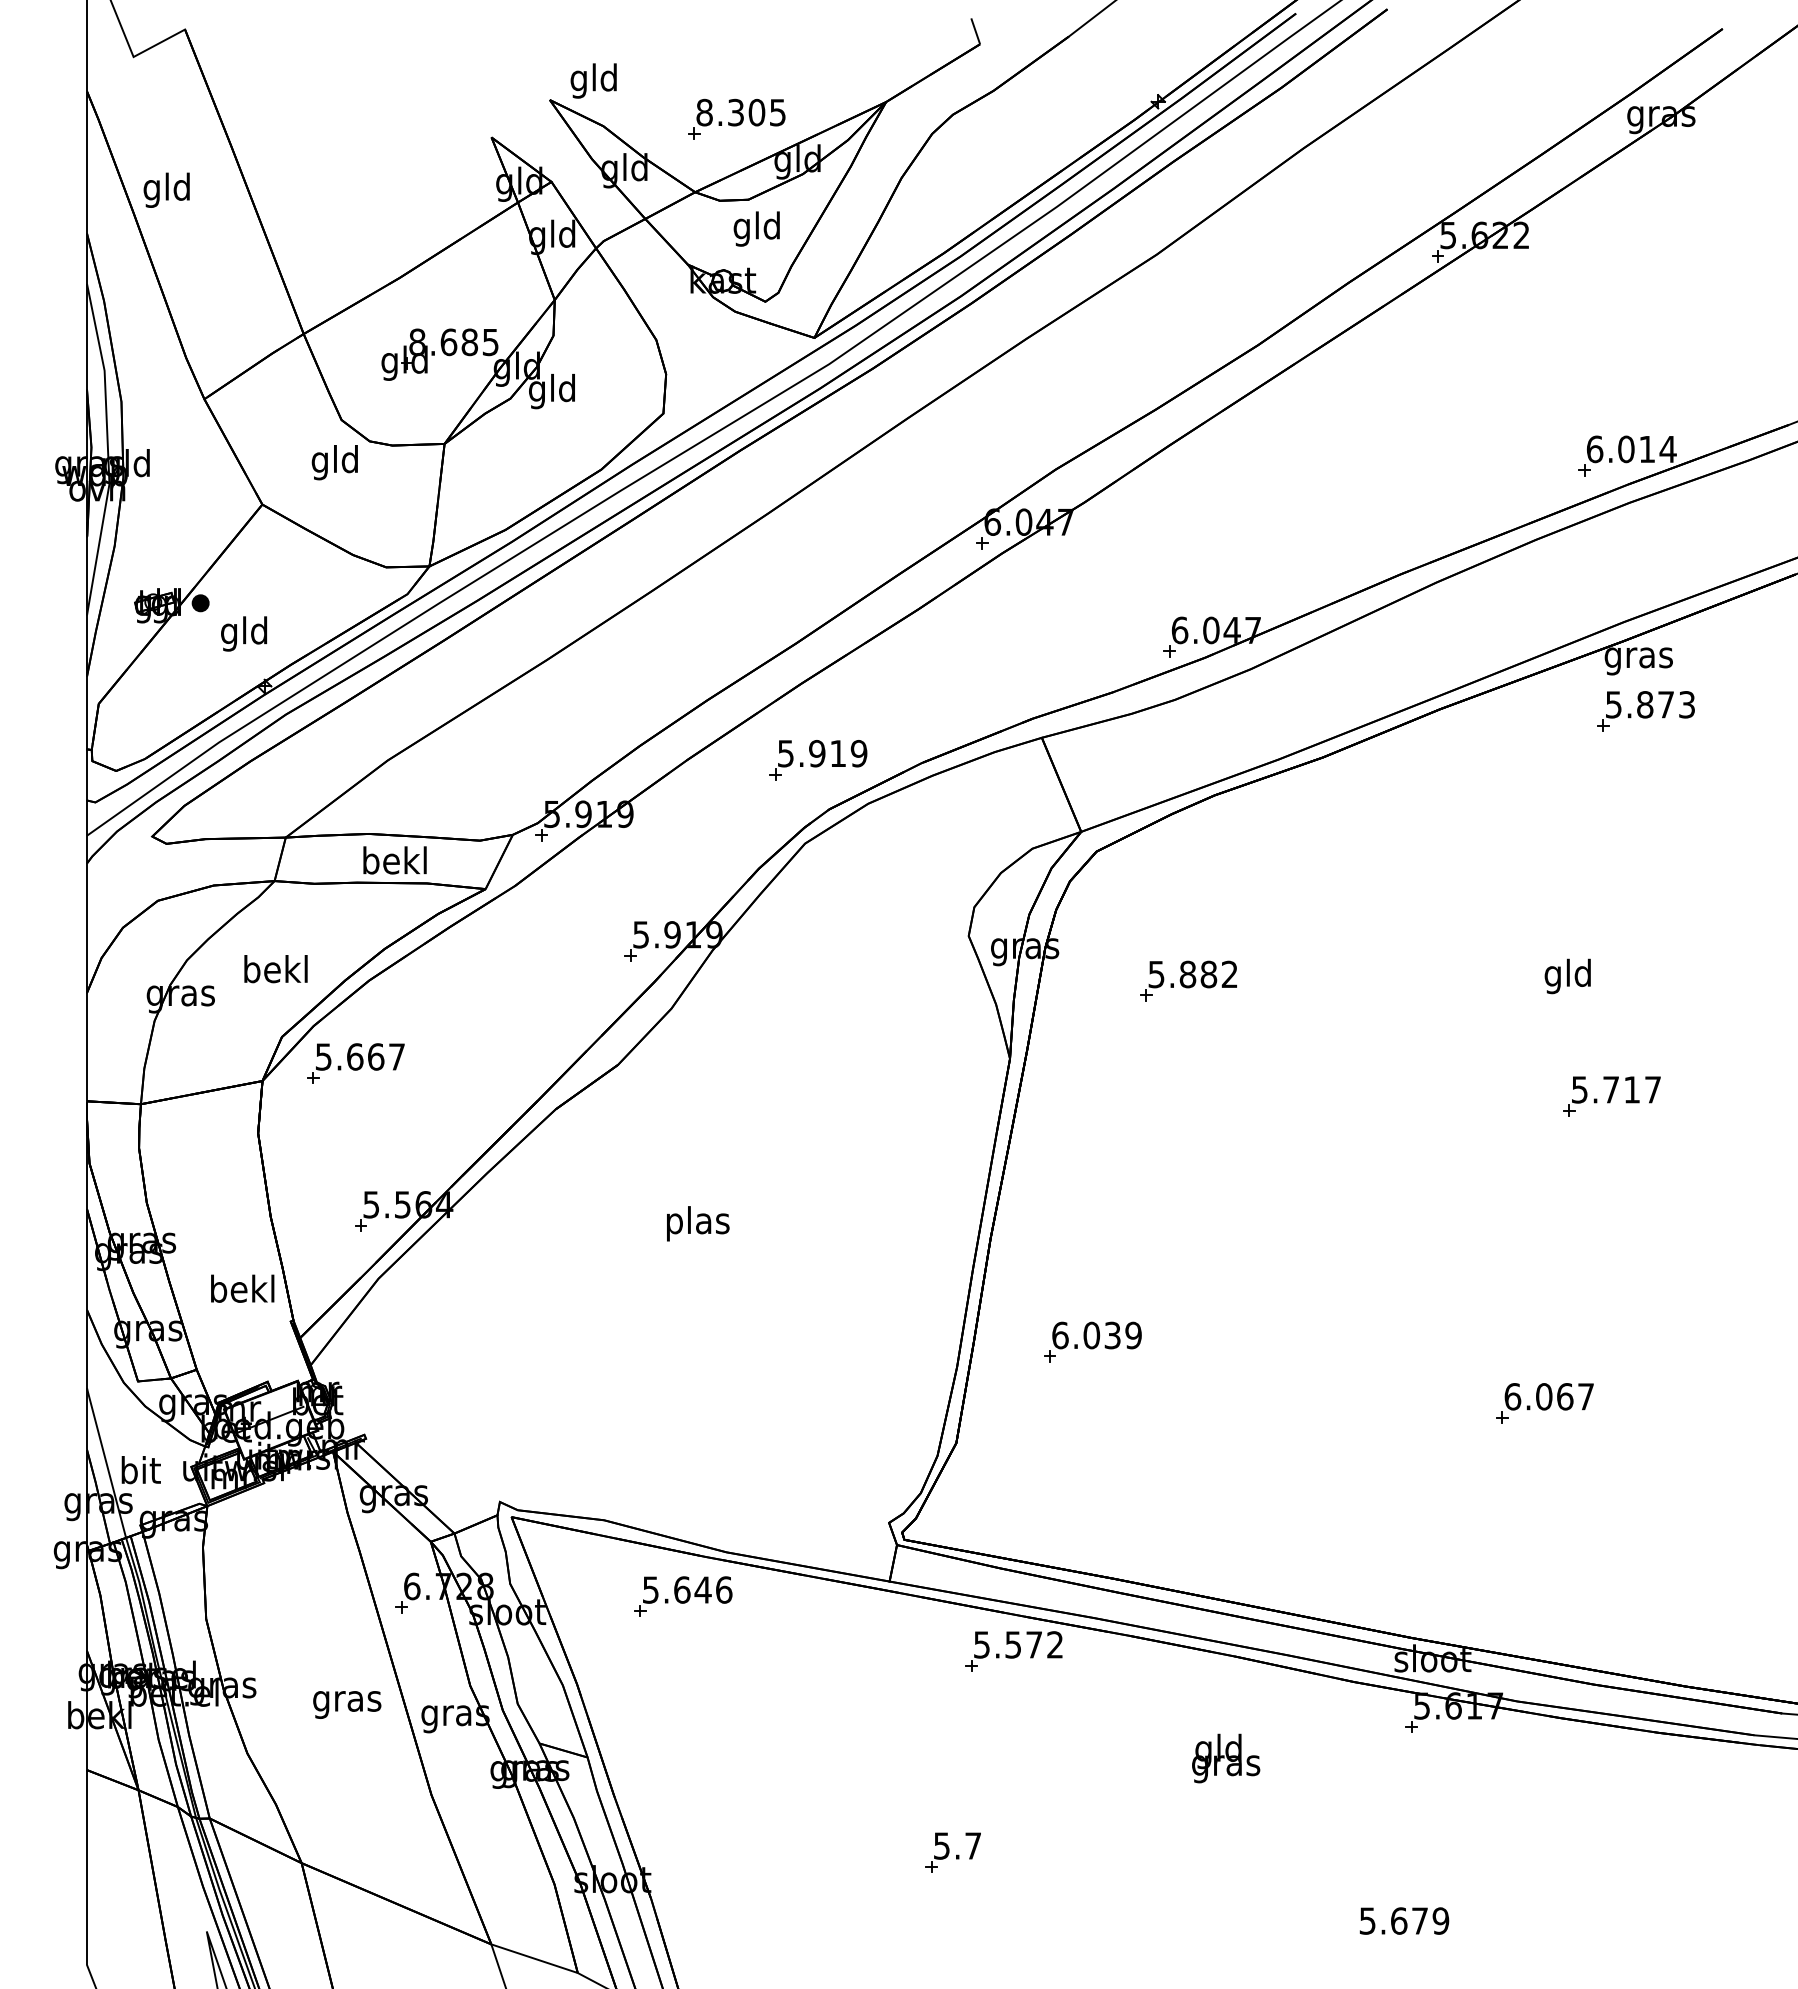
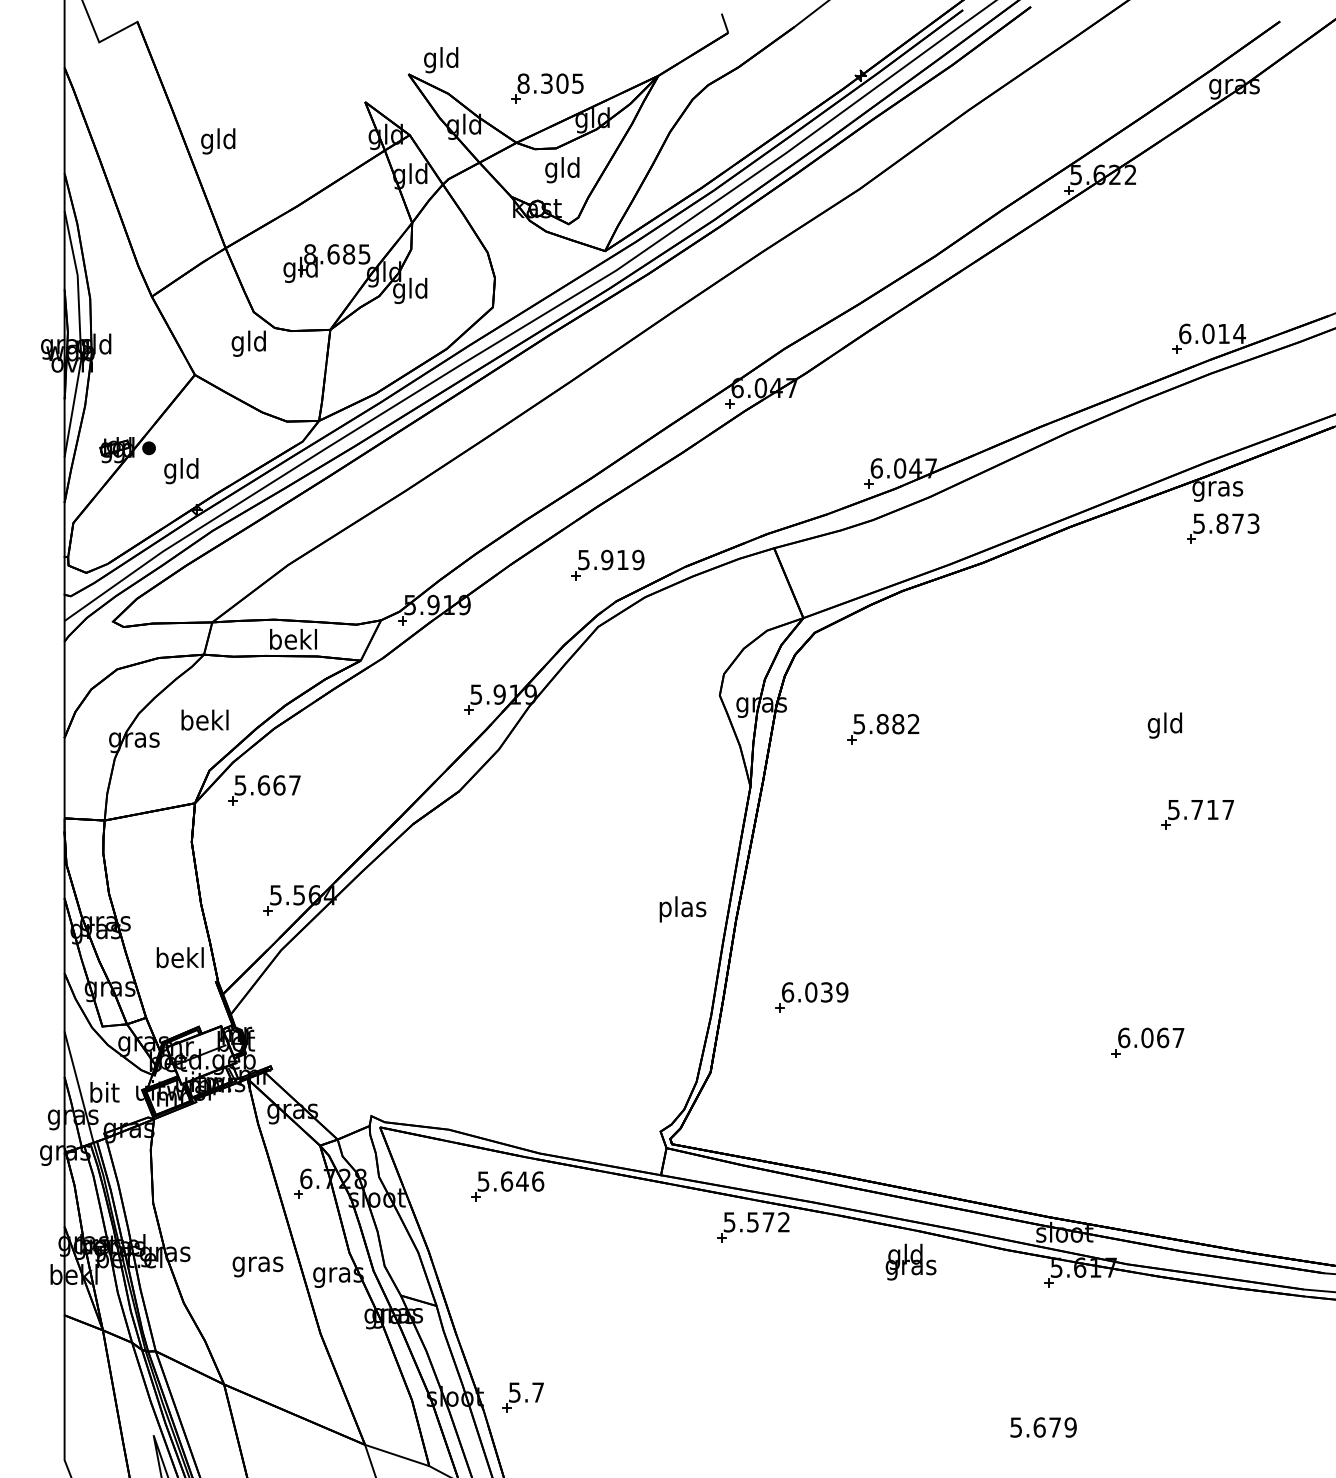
text: (166, 189) -> (218, 140), moved
text: (698, 1223) -> (683, 909), moved
text: (1226, 1758) -> (911, 1262), moved
part: (952, 1852) -> (522, 1397), moved

